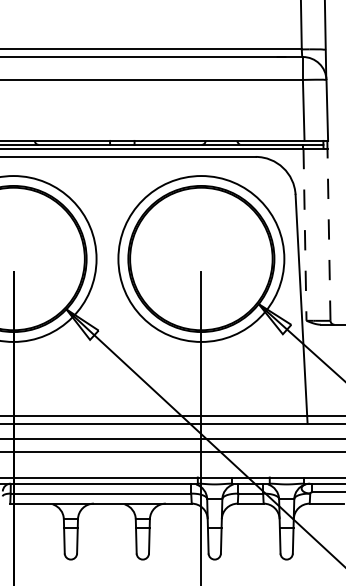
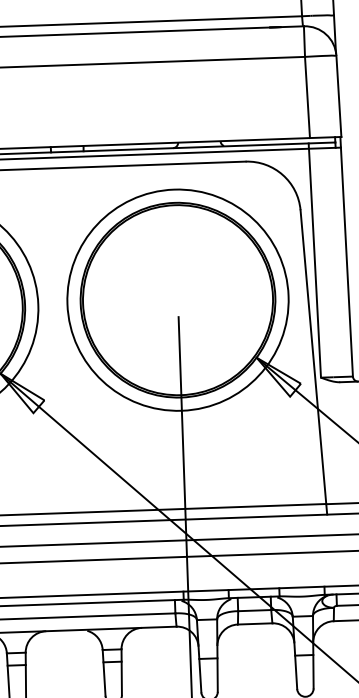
line: (328, 230) -> (346, 256), dashed -> solid
line: (305, 234) -> (315, 262), dashed -> solid

